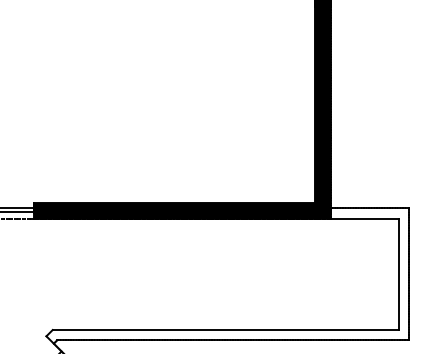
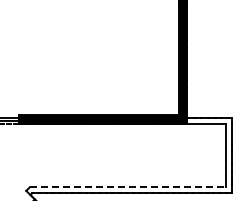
line: (226, 330) -> (128, 187), solid -> dashed

